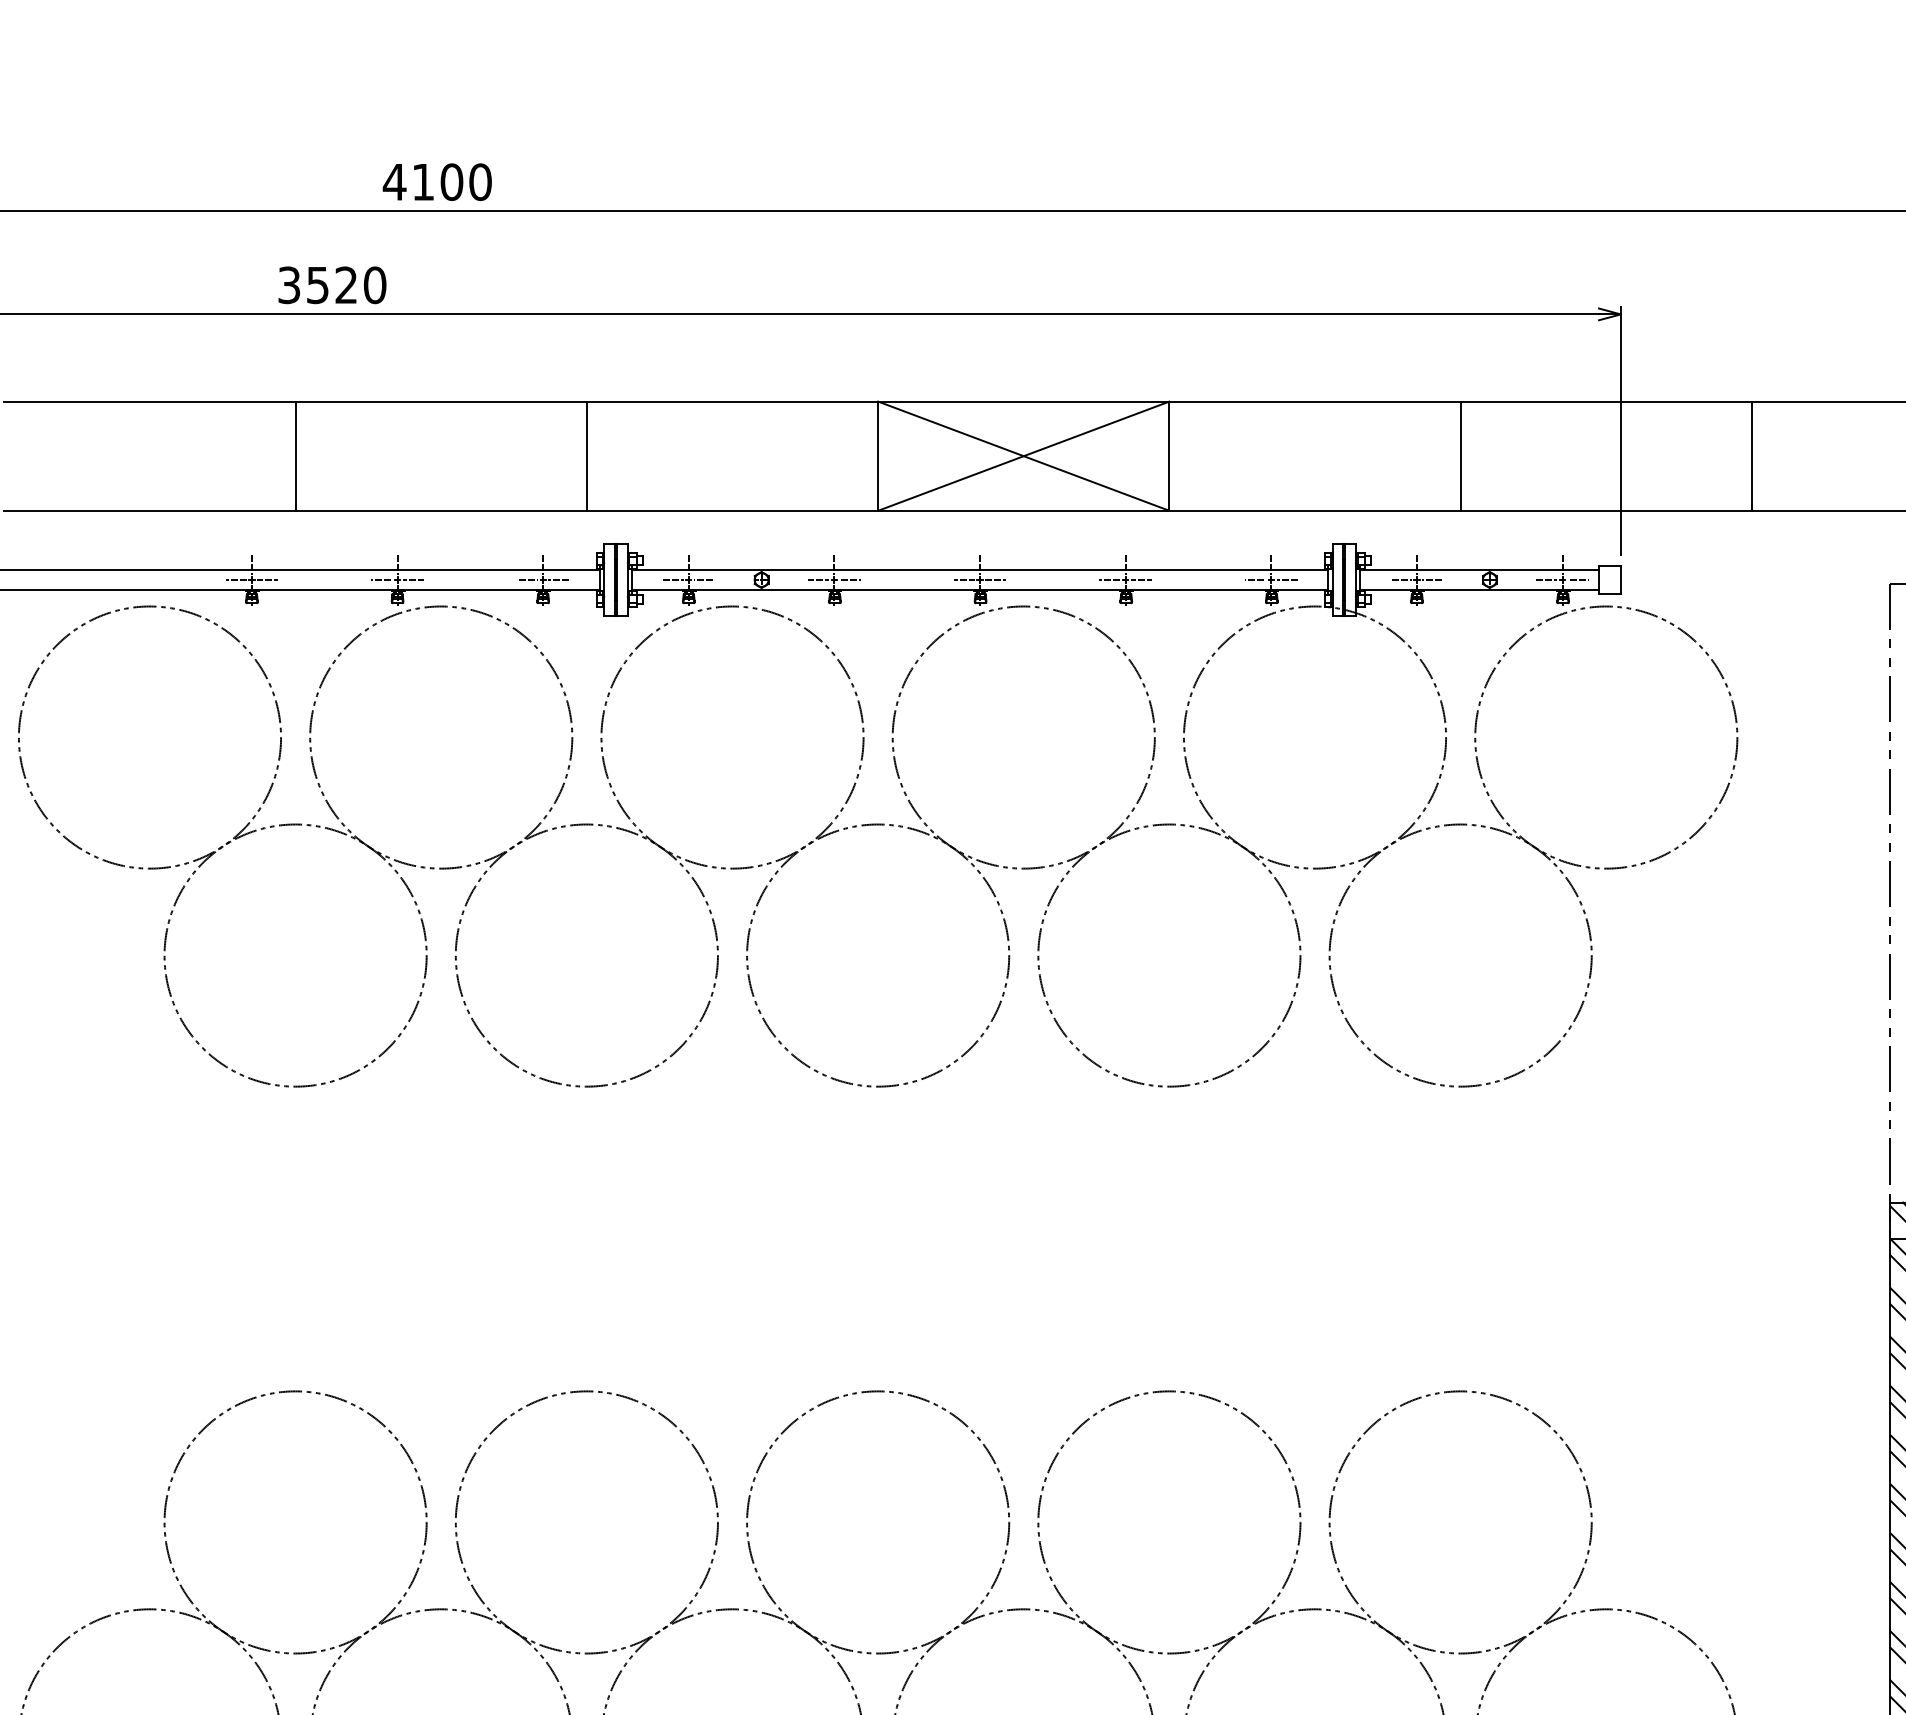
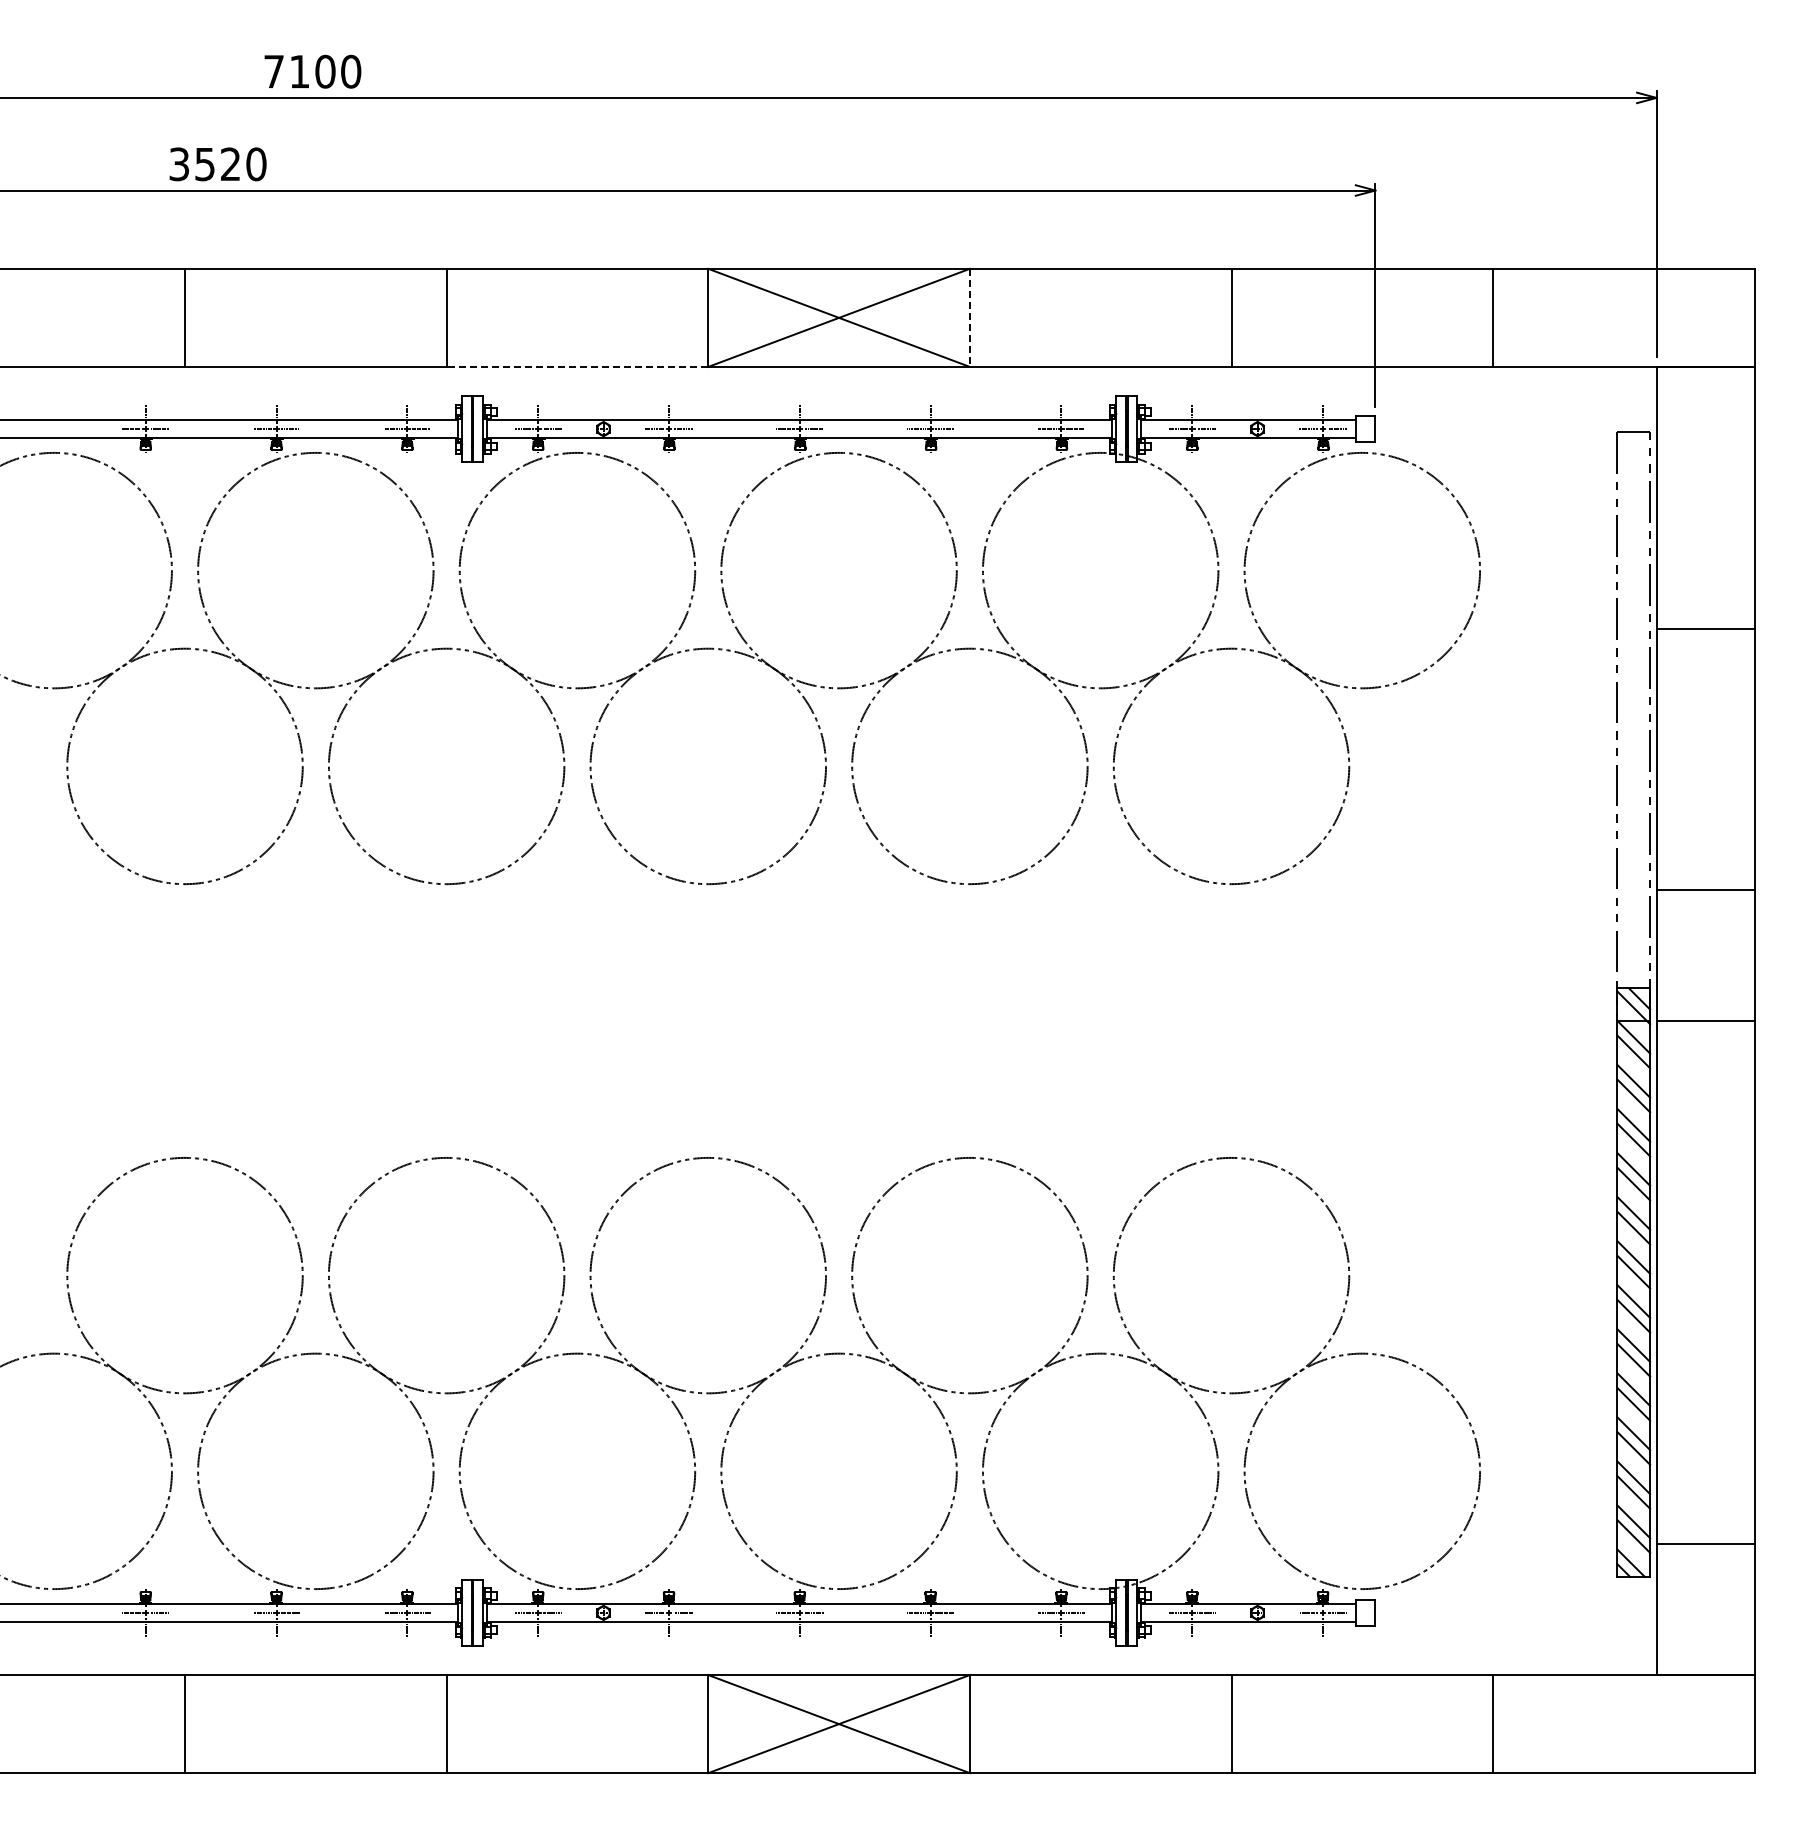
text: (394, 181) -> (273, 71), 4100 -> 7100
line: (1168, 456) -> (969, 318), solid -> dashed
line: (732, 510) -> (577, 366), solid -> dashed

